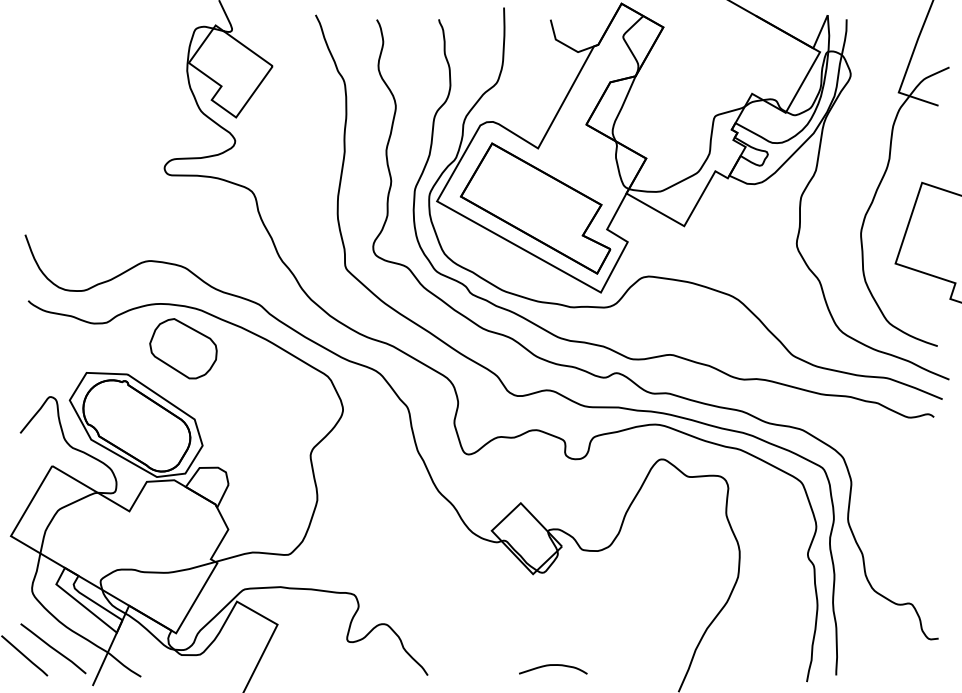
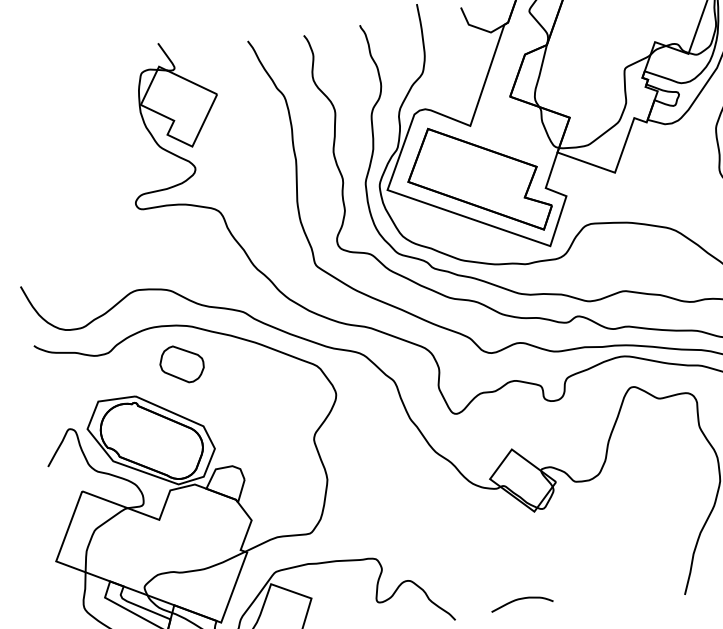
part: (183, 348) -> (181, 363), size x0.7
curve: (553, 665) -> (521, 599), moved

